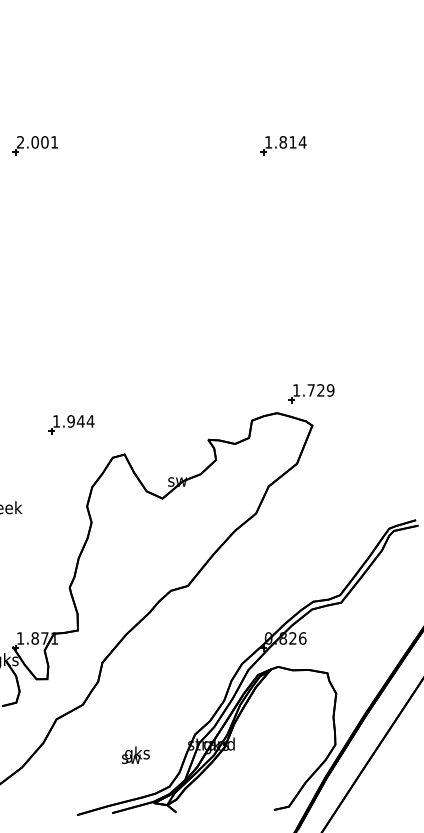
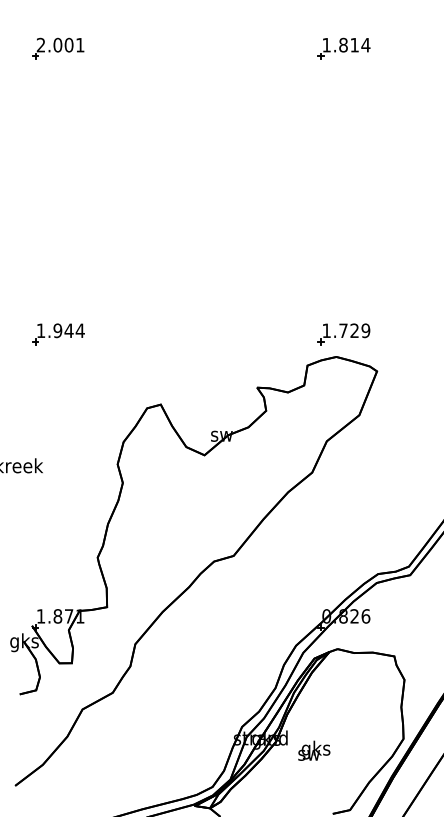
part: (311, 393) -> (343, 334), moved
part: (71, 424) -> (58, 334), moved
text: (135, 754) -> (313, 749), moved

